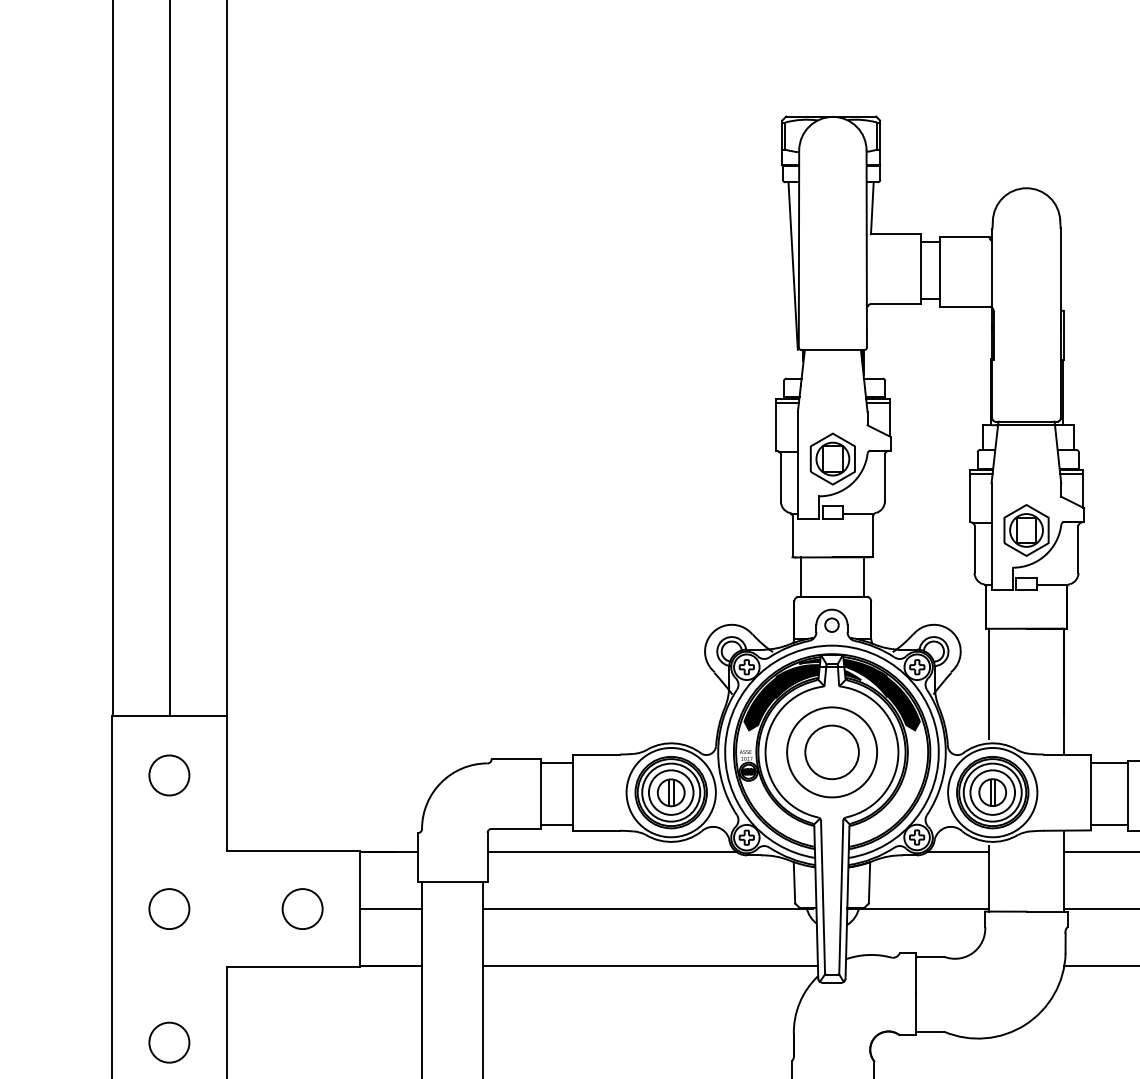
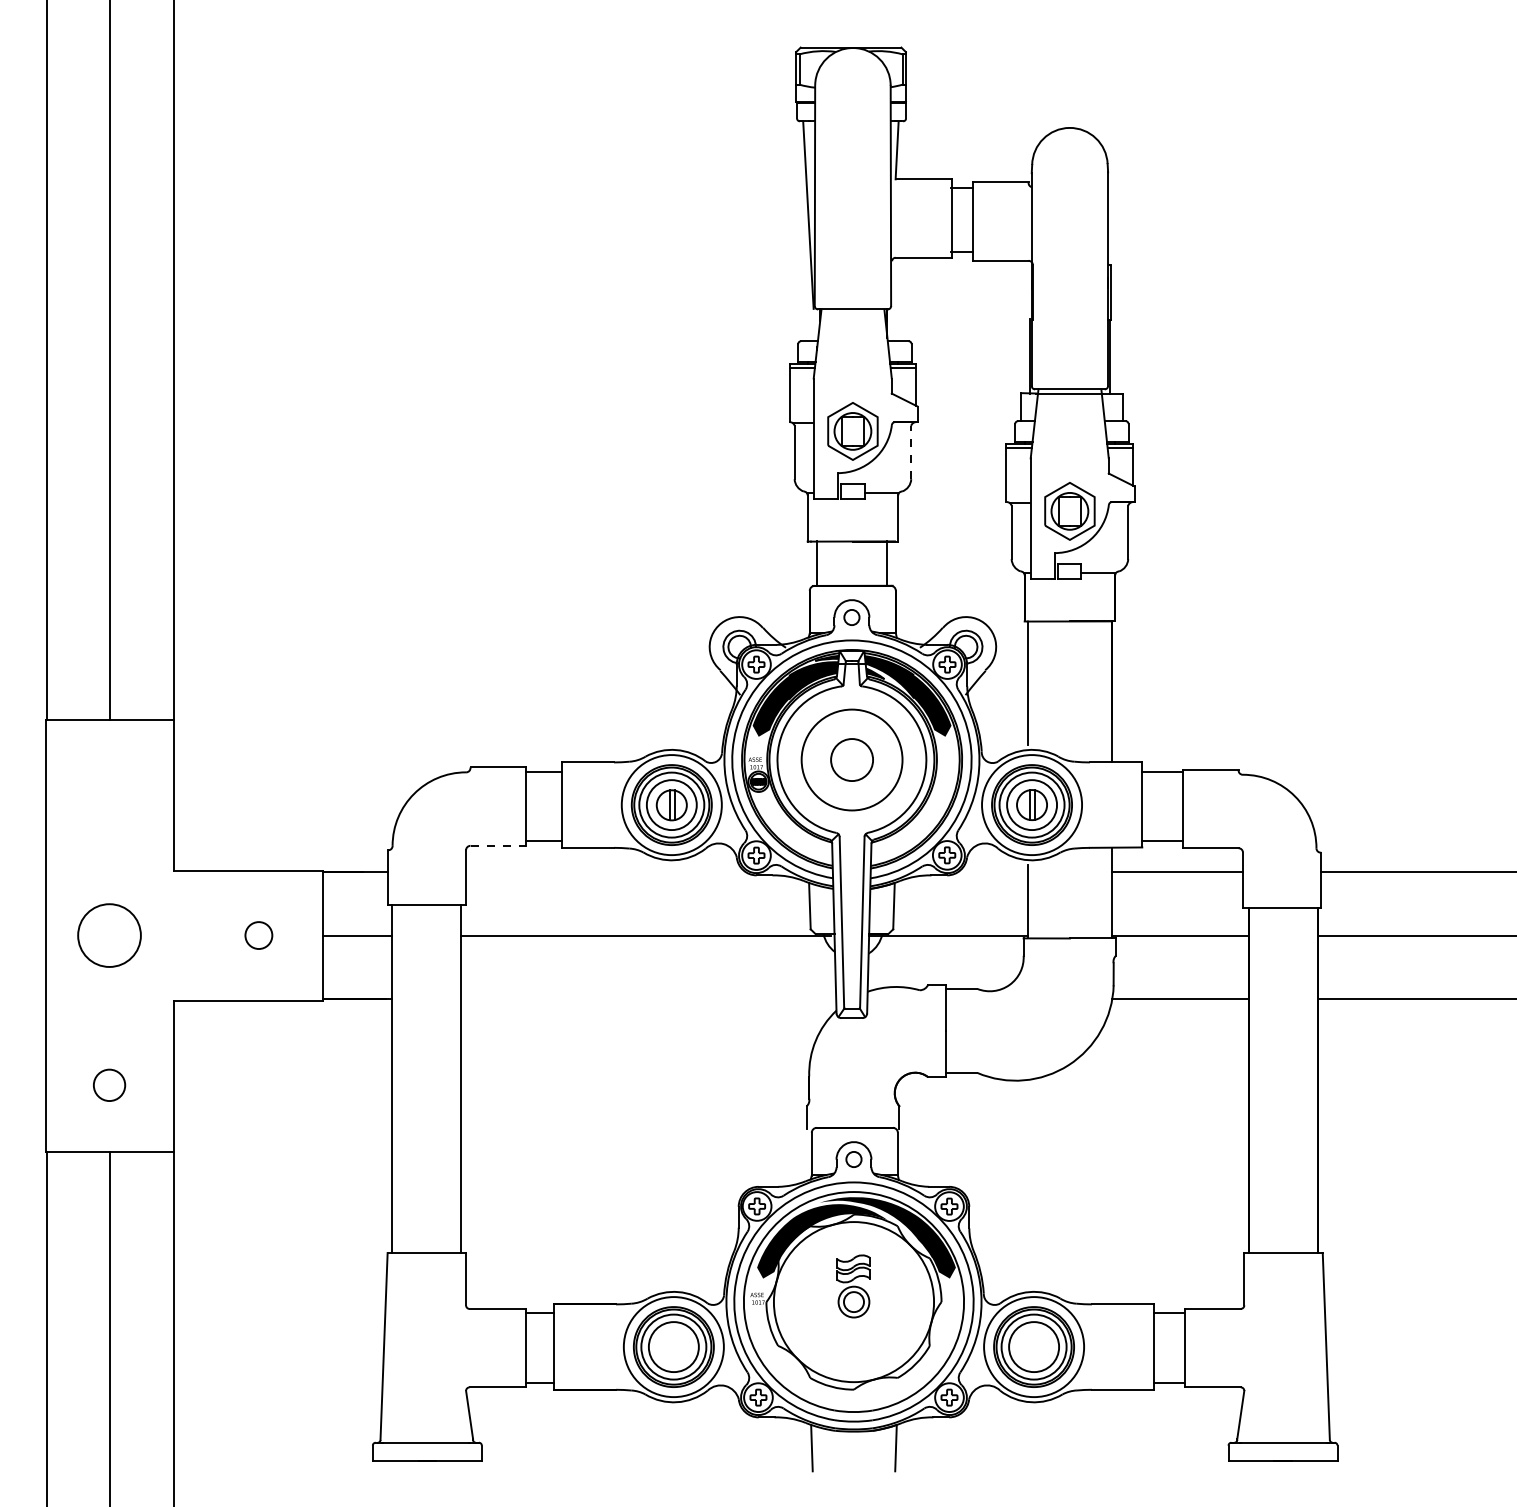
line: (885, 477) -> (911, 452), solid -> dashed
circle: (832, 752) -> (852, 760), size x0.7
circle: (169, 775) -> (109, 785), removed
line: (516, 828) -> (498, 845), solid -> dashed
line: (612, 852) -> (605, 872), removed
line: (957, 852) -> (992, 872), removed
circle: (169, 909) -> (109, 935), size x1.4
circle: (302, 909) -> (258, 935), size x0.6
line: (650, 965) -> (648, 998), removed
circle: (169, 1042) -> (109, 1085), size x0.7

